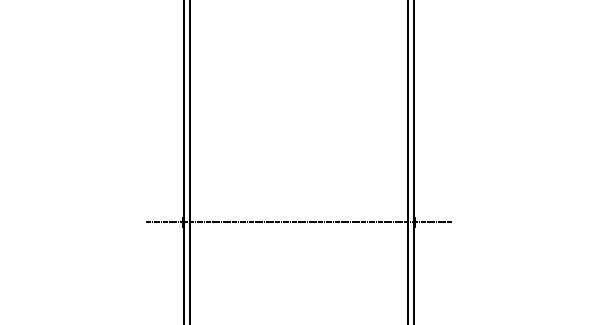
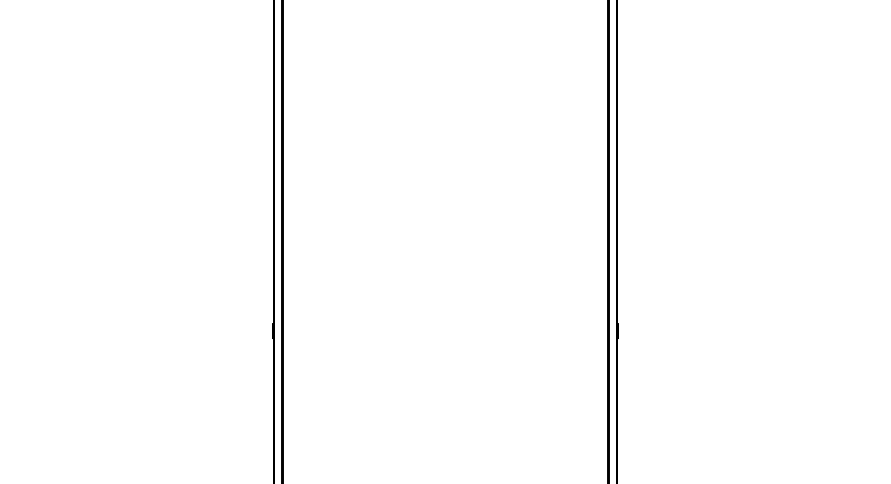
line: (298, 222) -> (444, 331), removed

